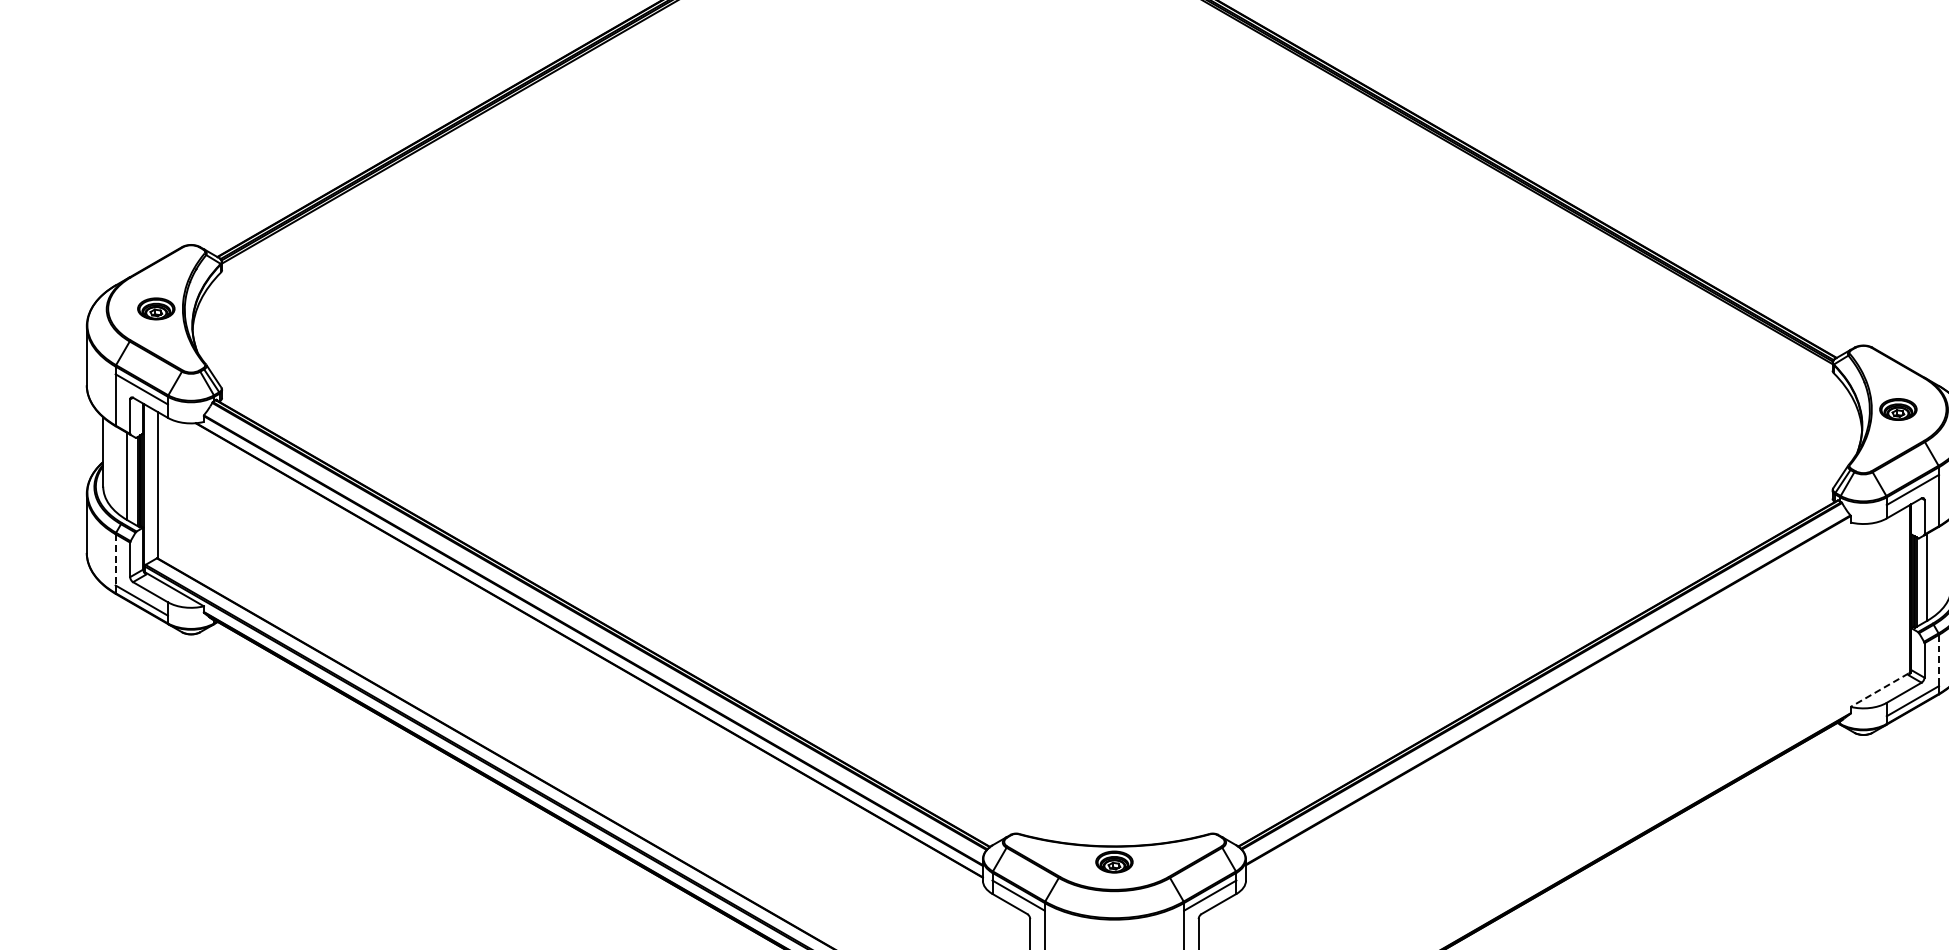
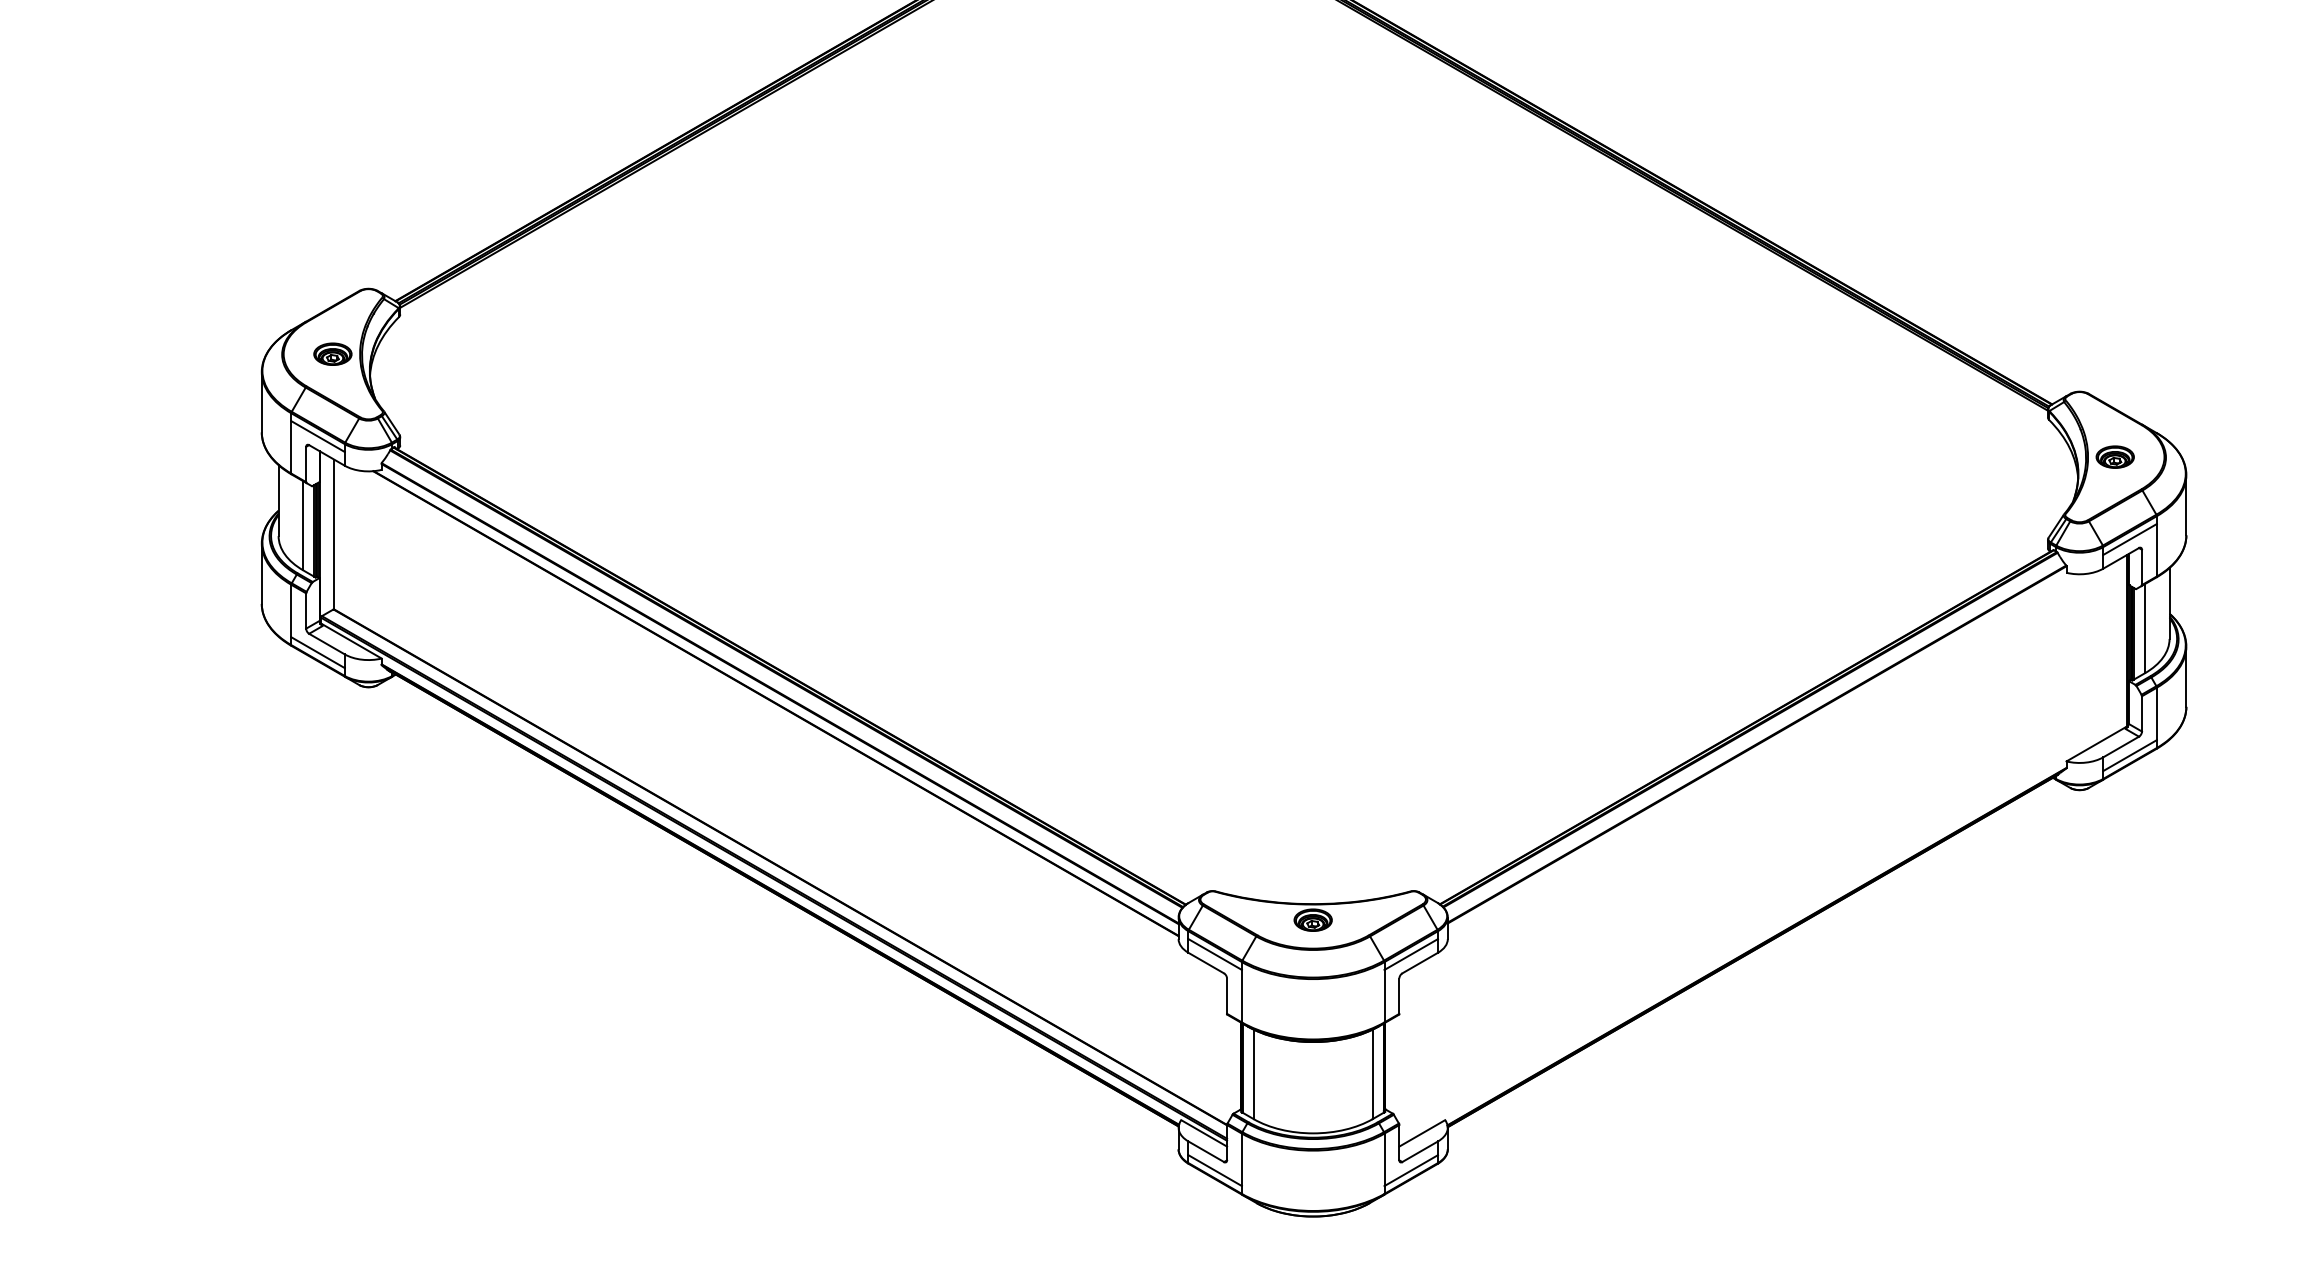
line: (115, 560) -> (291, 611), dashed -> solid
line: (1938, 661) -> (2156, 714), dashed -> solid
line: (1879, 690) -> (2095, 744), dashed -> solid

